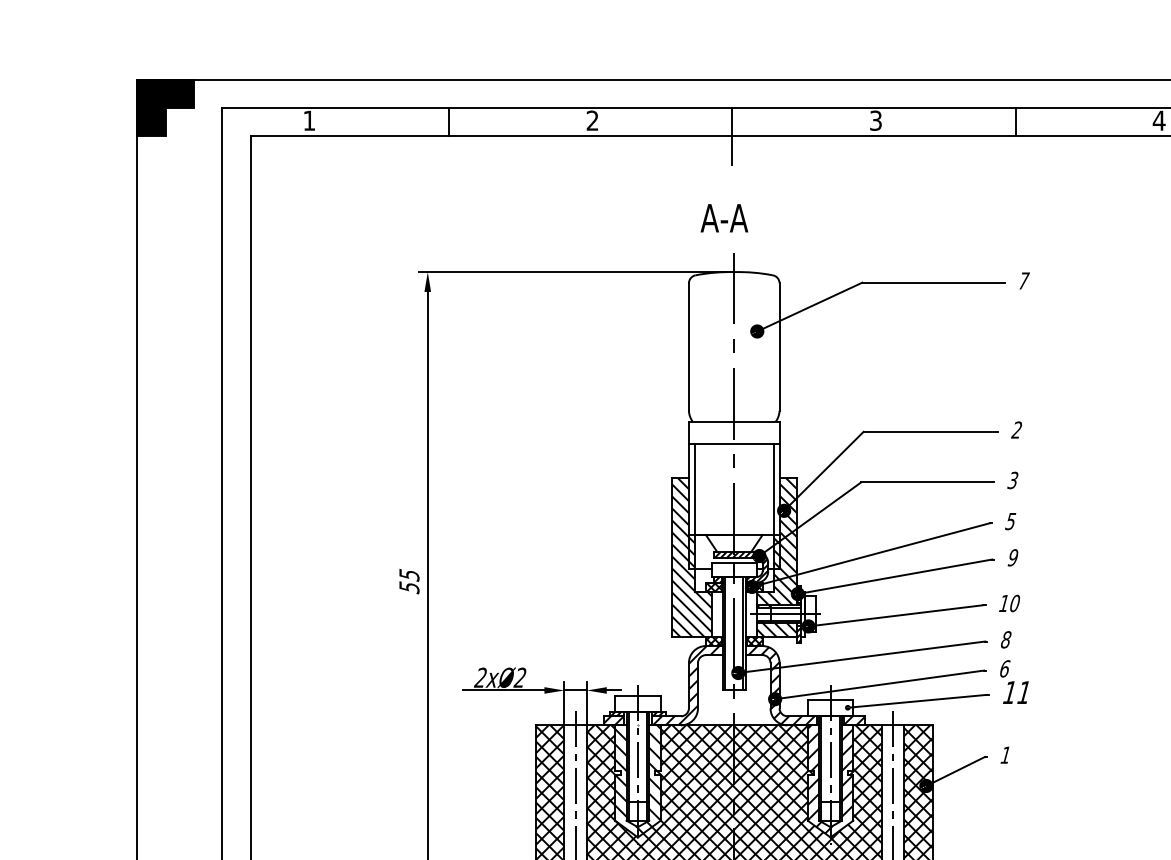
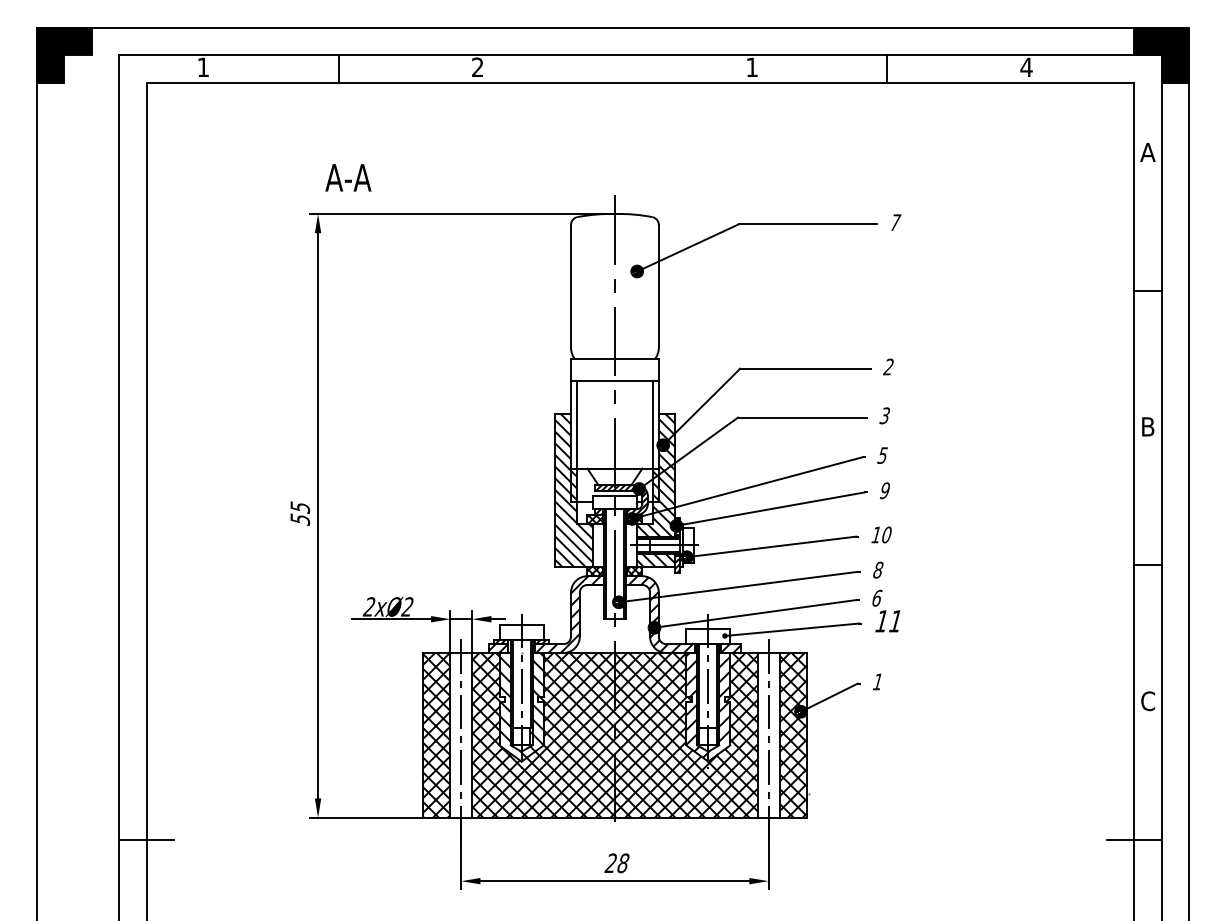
text: (875, 120) -> (751, 67), 3 -> 1
line: (732, 136) -> (613, 82), removed
text: (724, 217) -> (348, 177), moved

